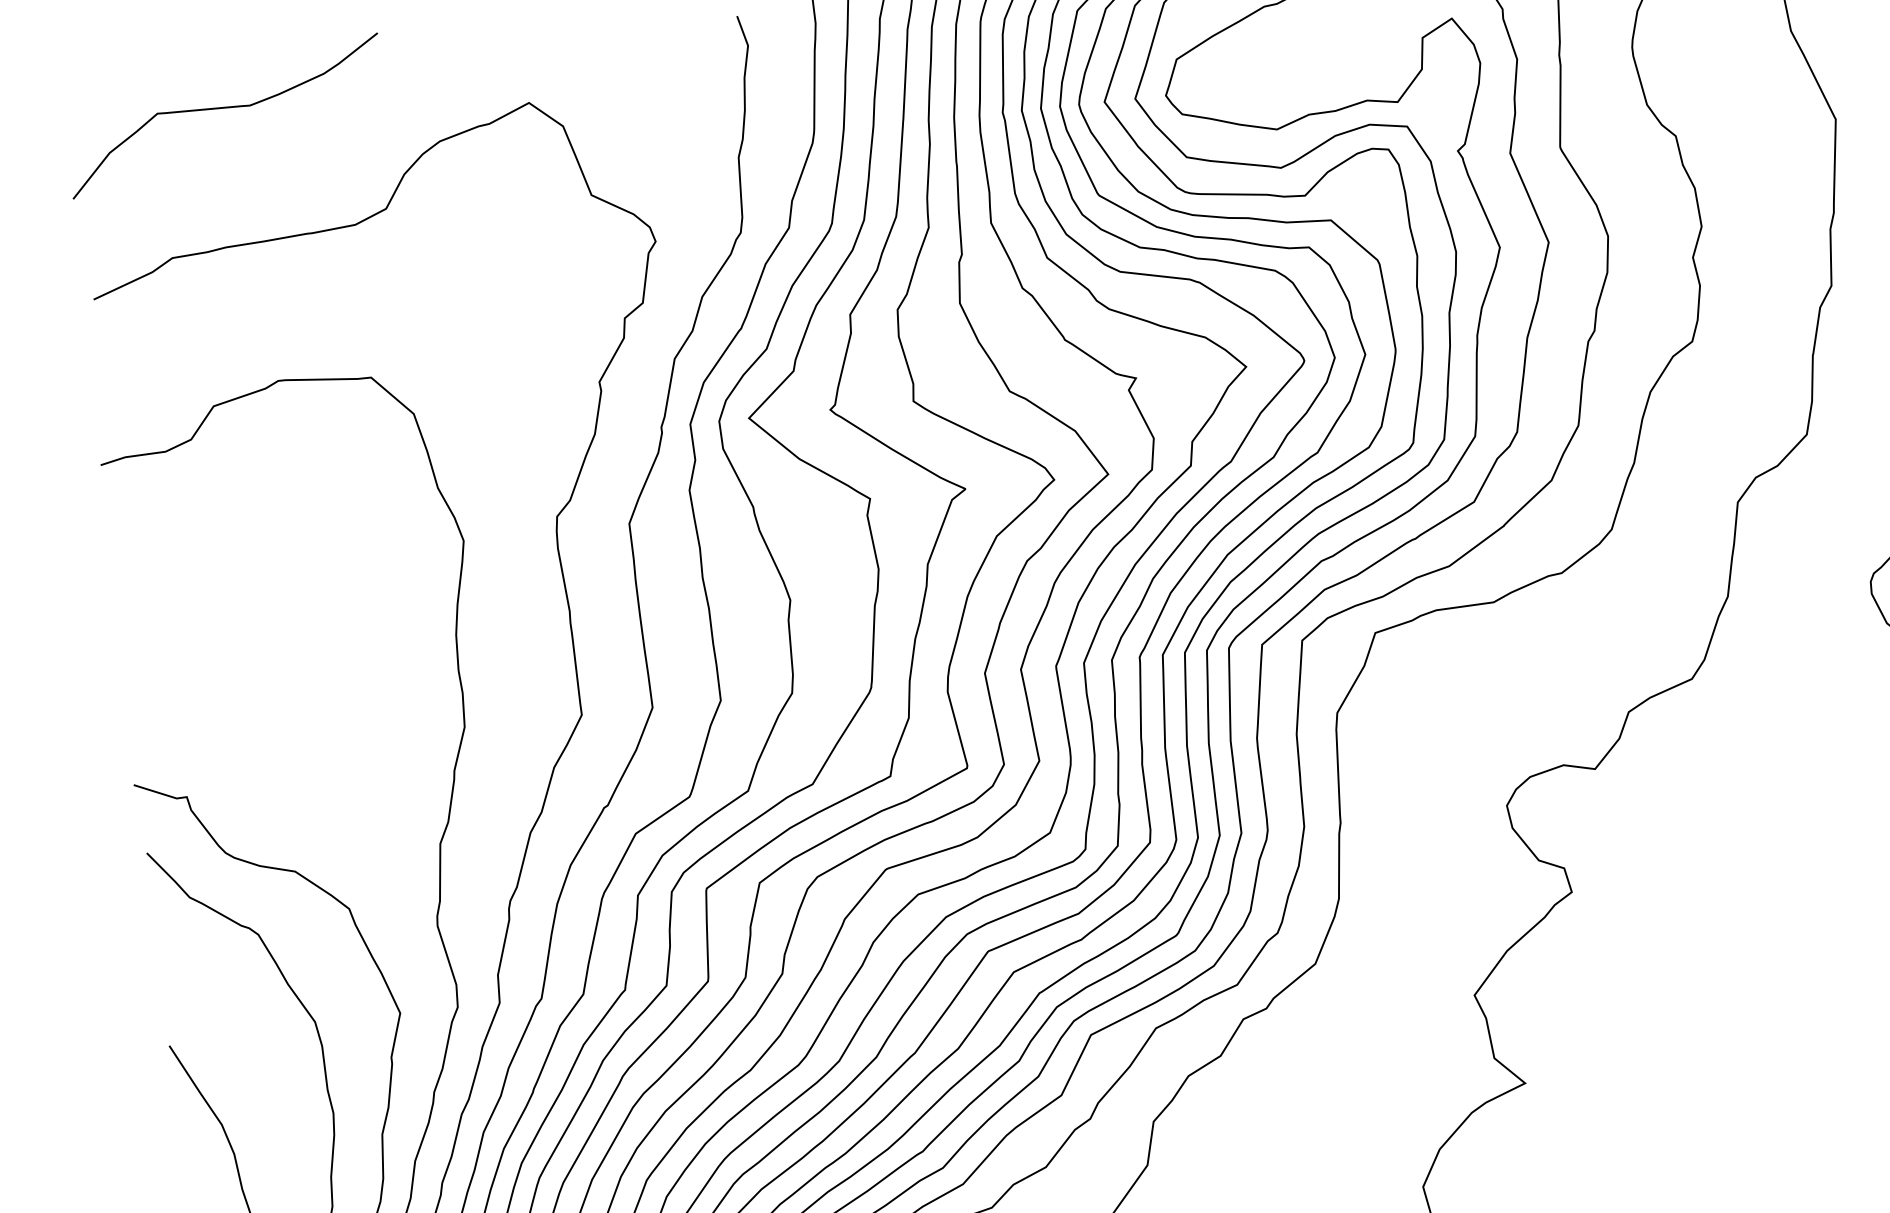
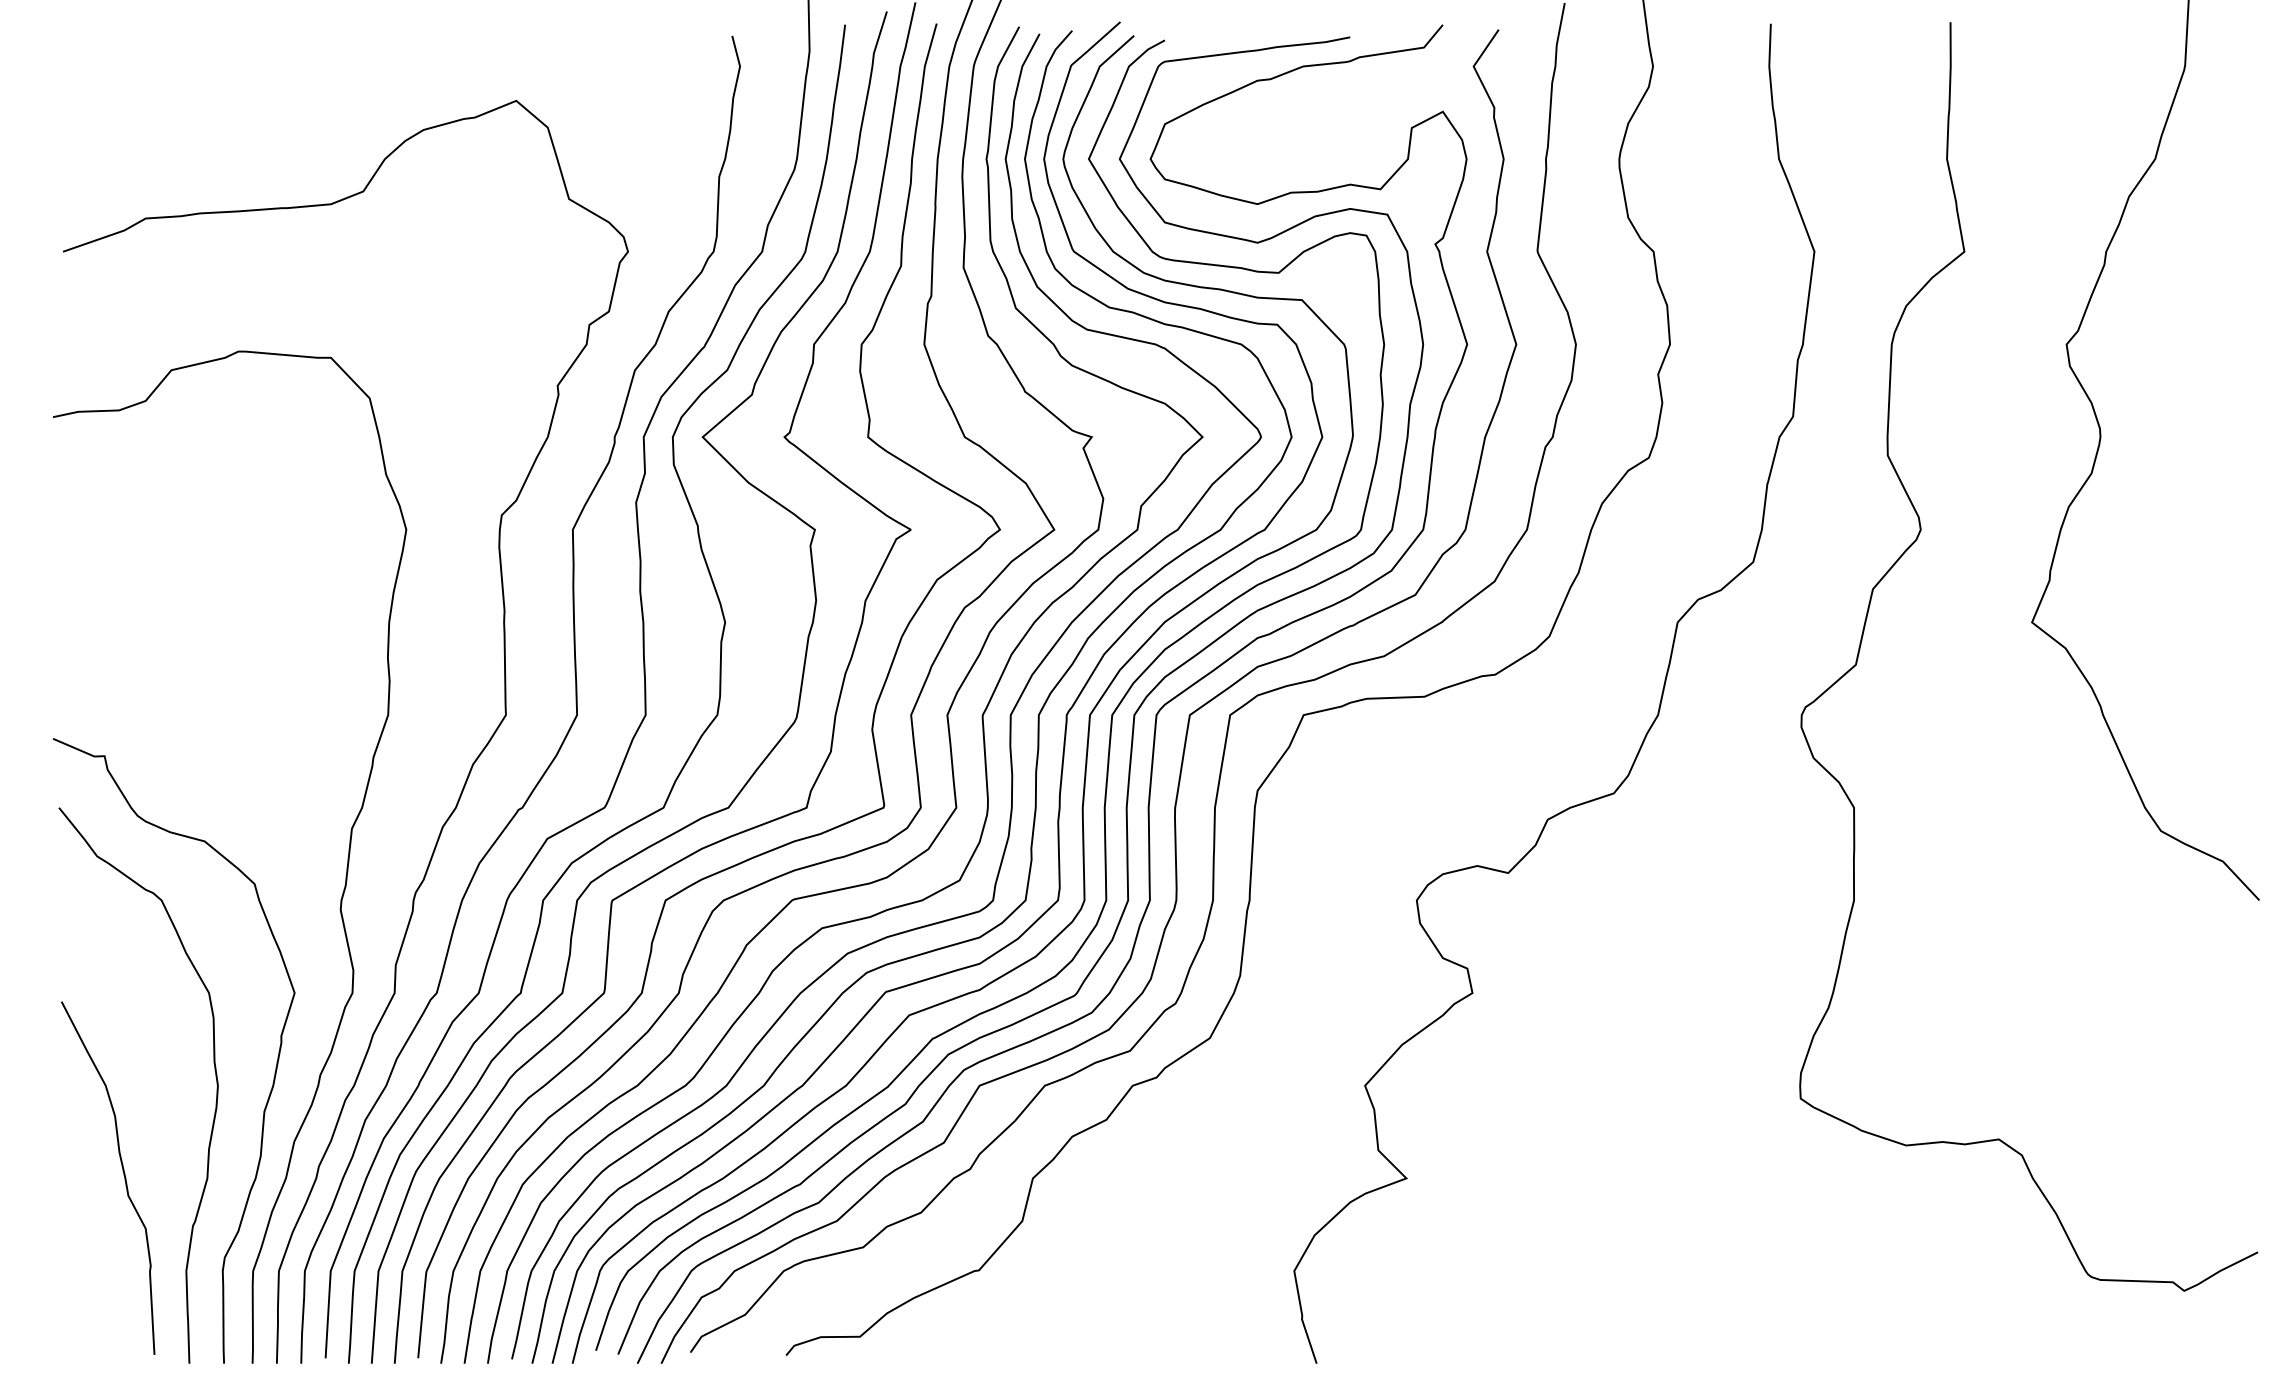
curve: (224, 108) -> (212, 75), removed

